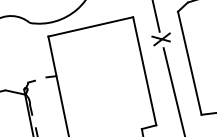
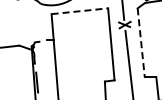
line: (91, 27) -> (80, 11), solid -> dashed
line: (190, 62) -> (141, 42), solid -> dashed

